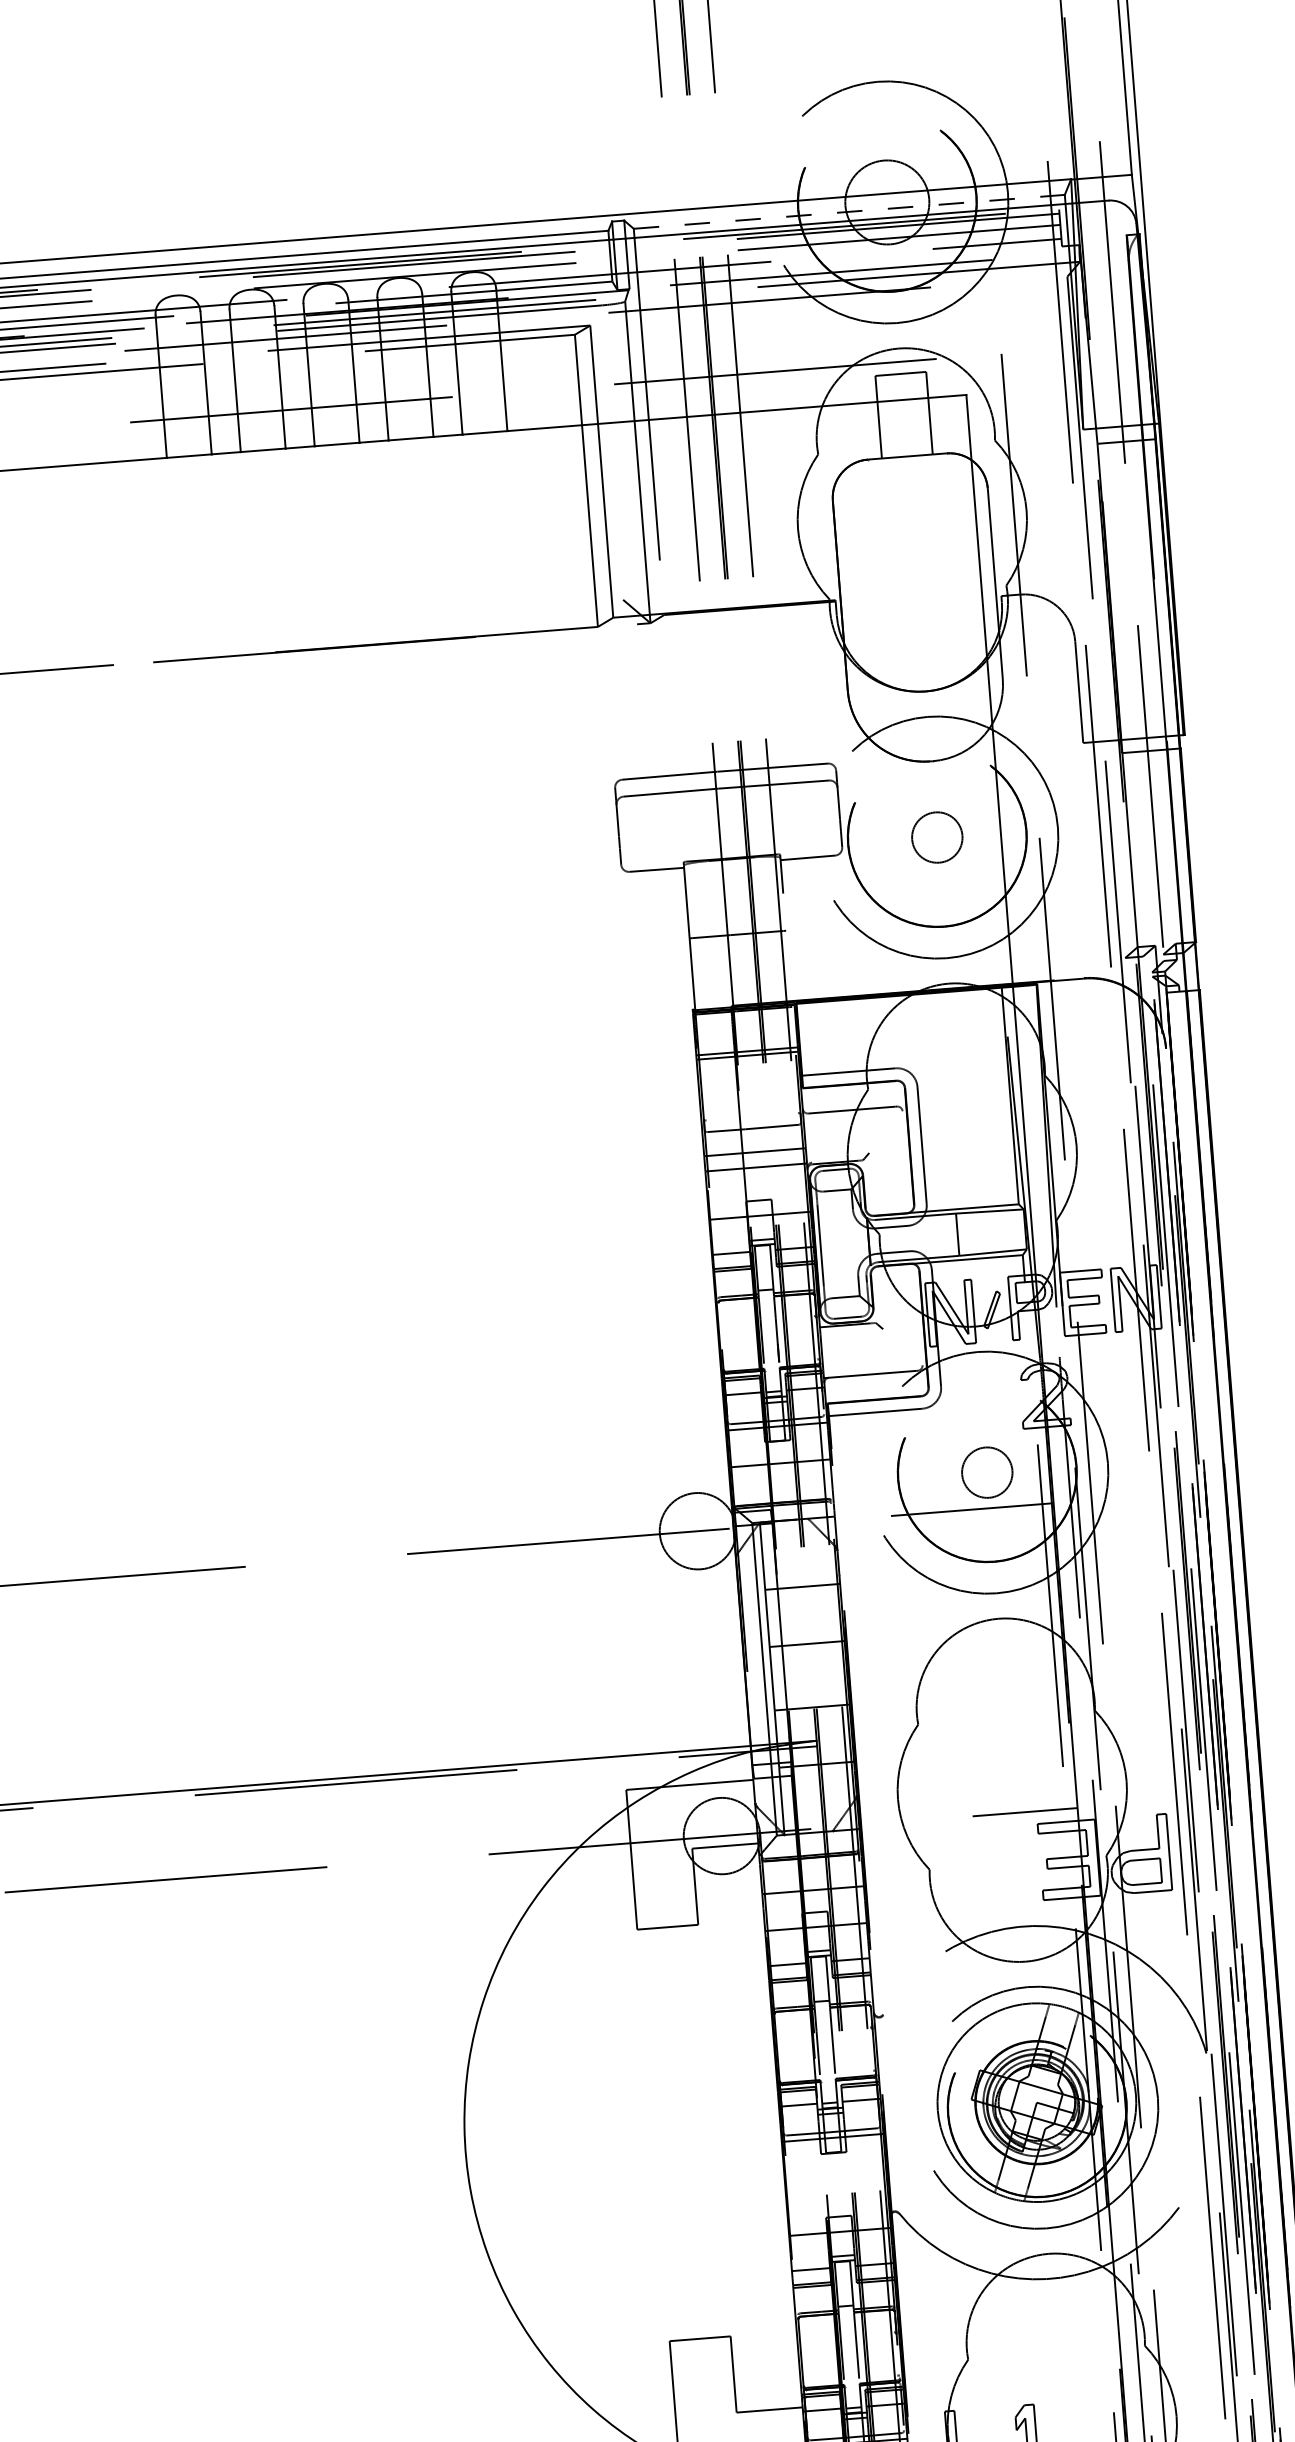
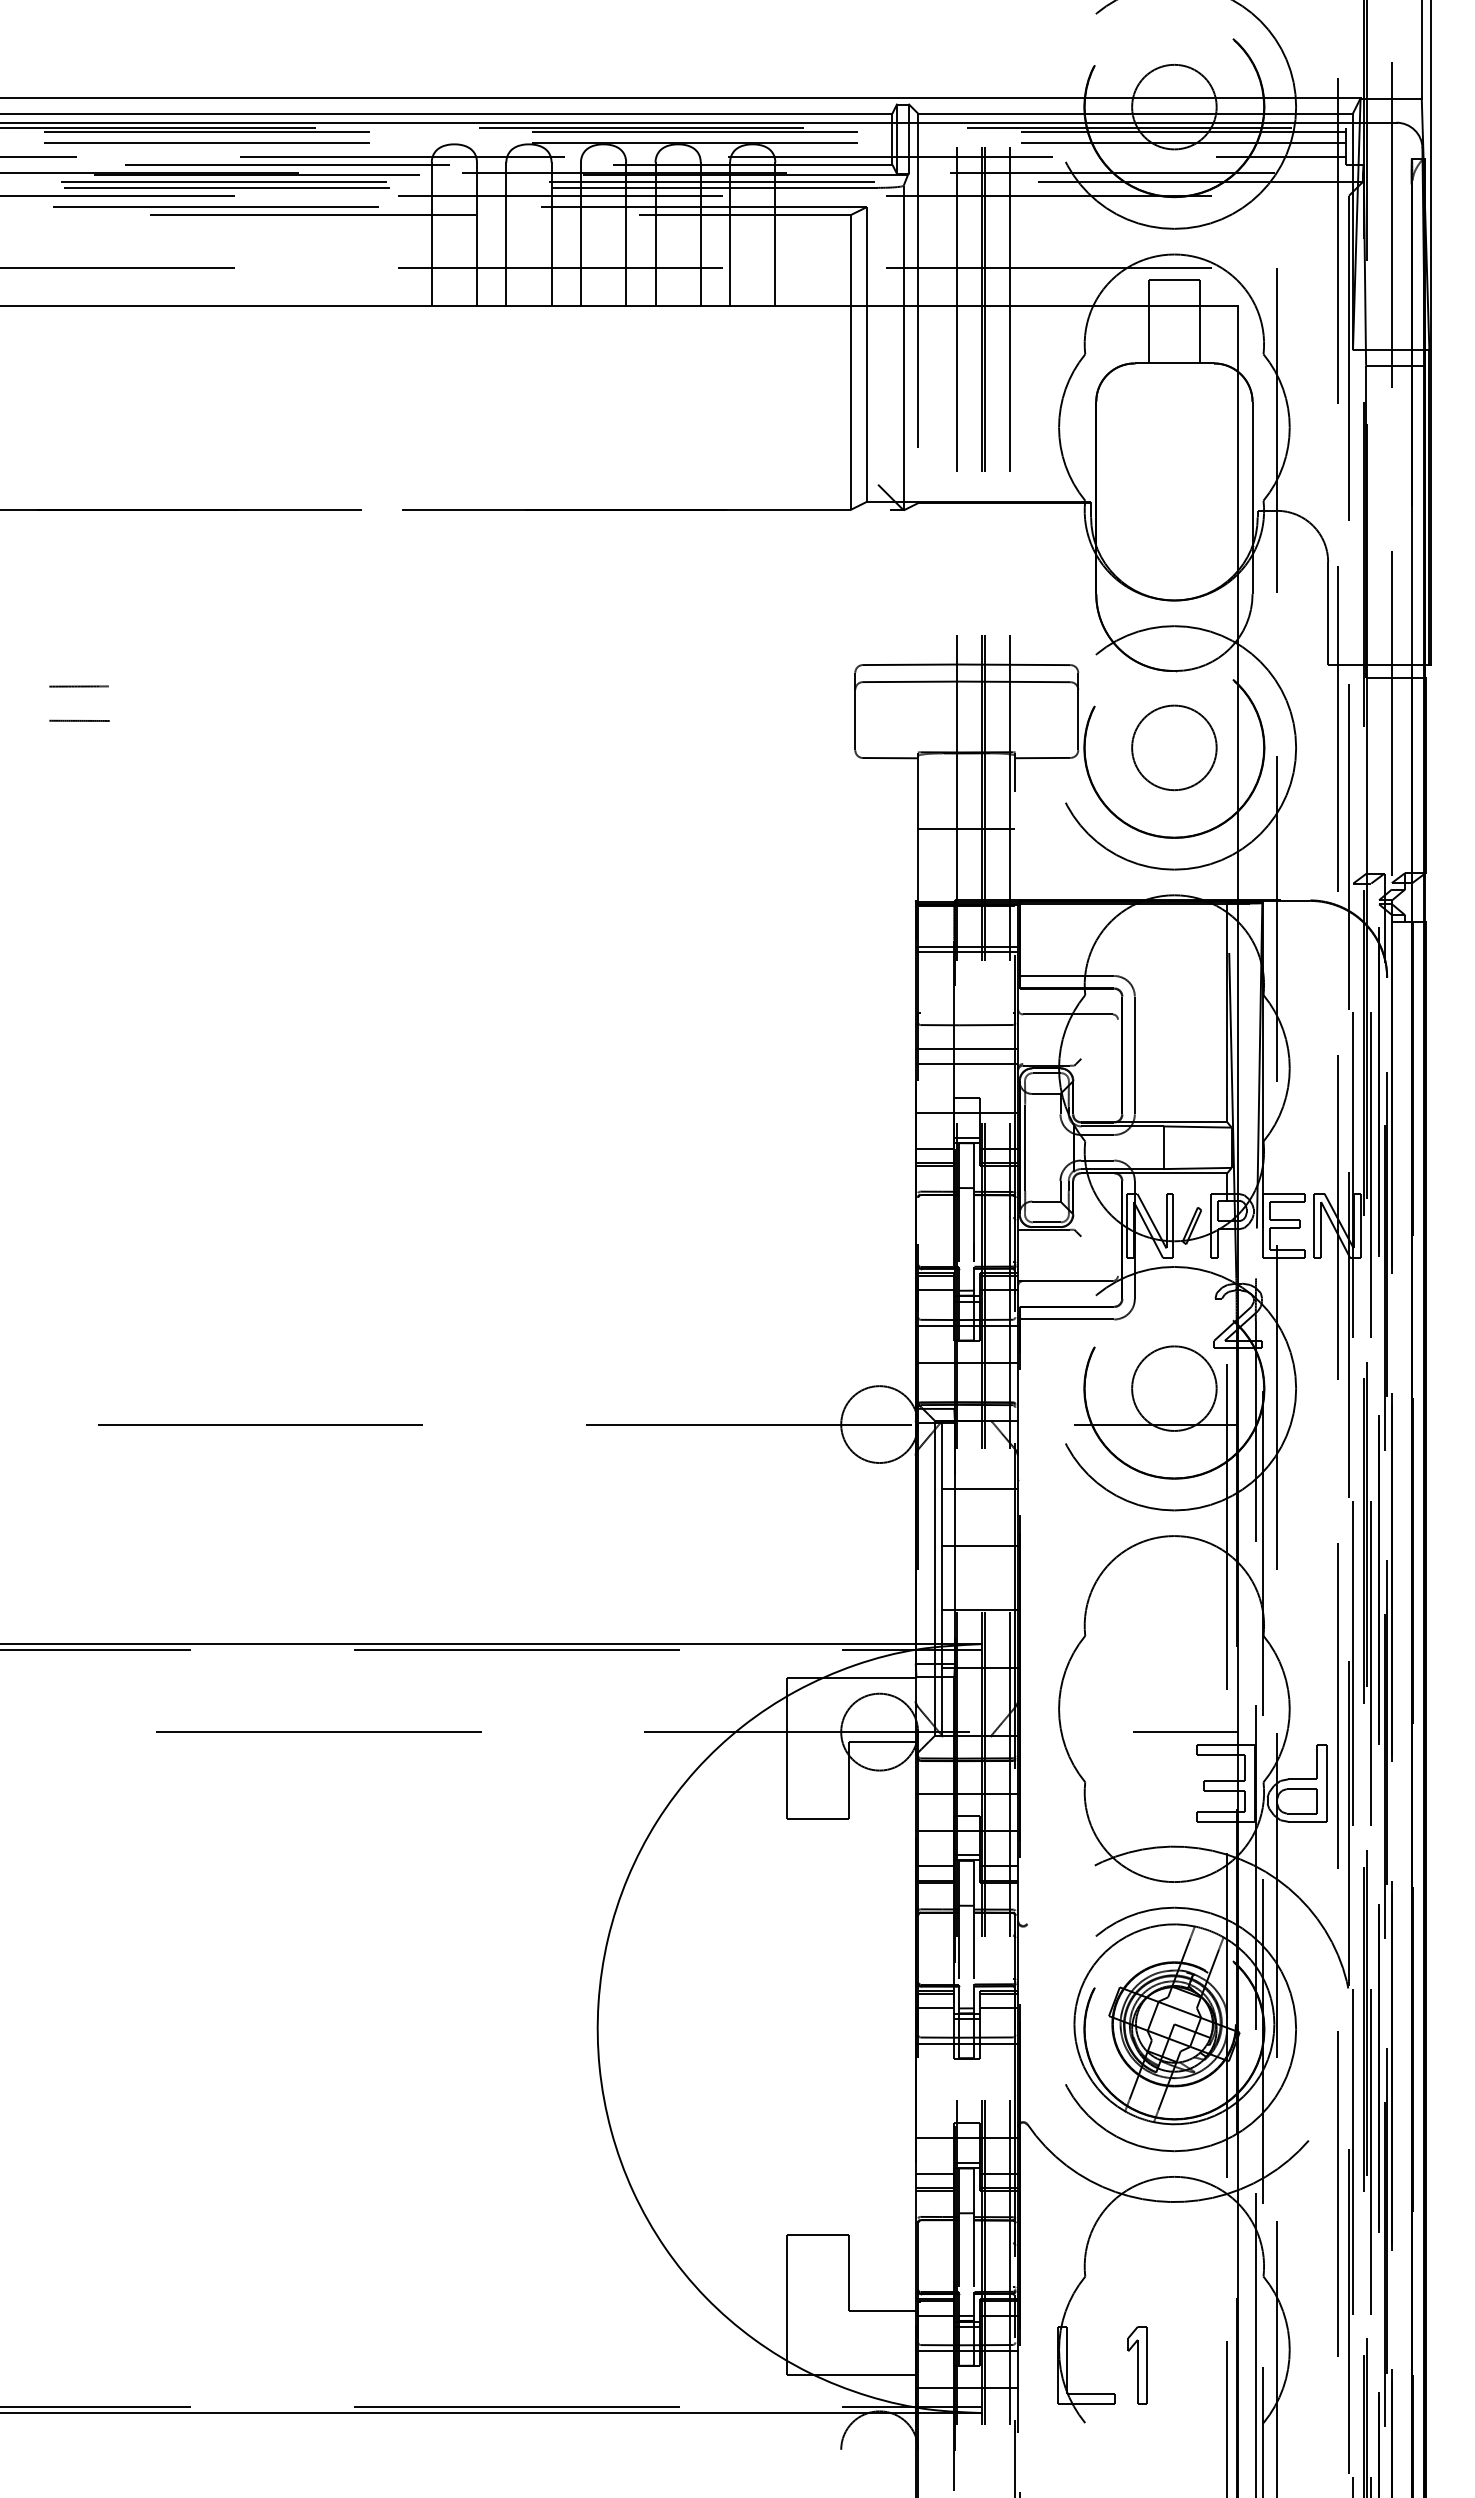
line: (850, 211) -> (1136, 113), dashed -> solid
circle: (937, 837) -> (1174, 747), size x1.67
circle: (987, 1472) -> (1174, 1388), size x1.67

